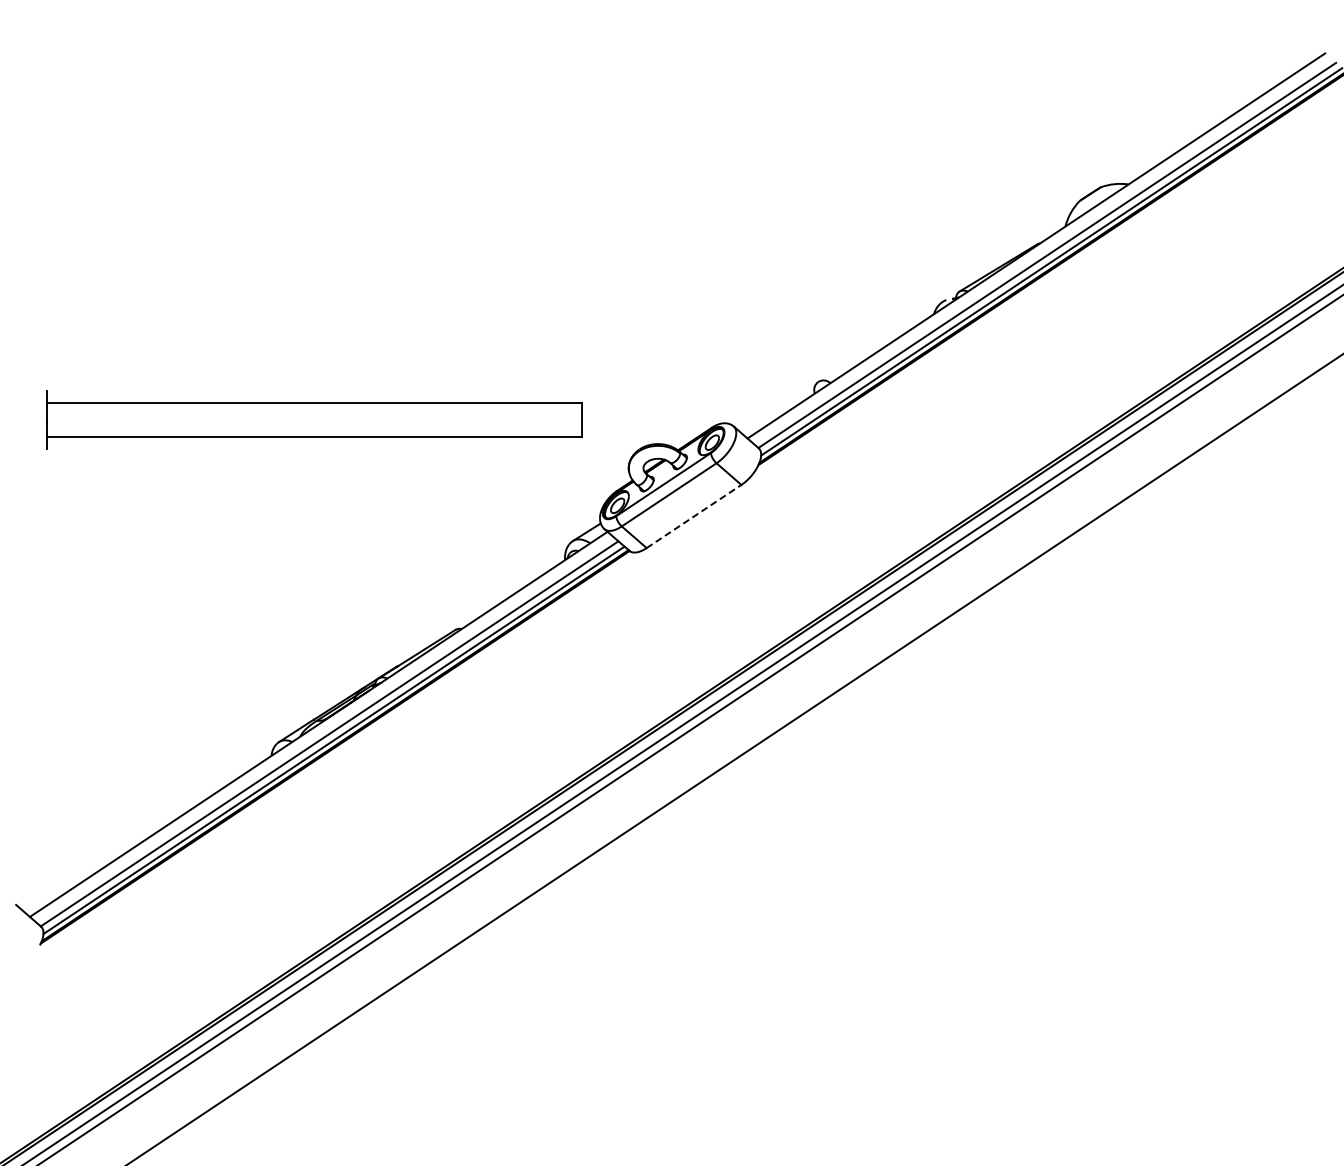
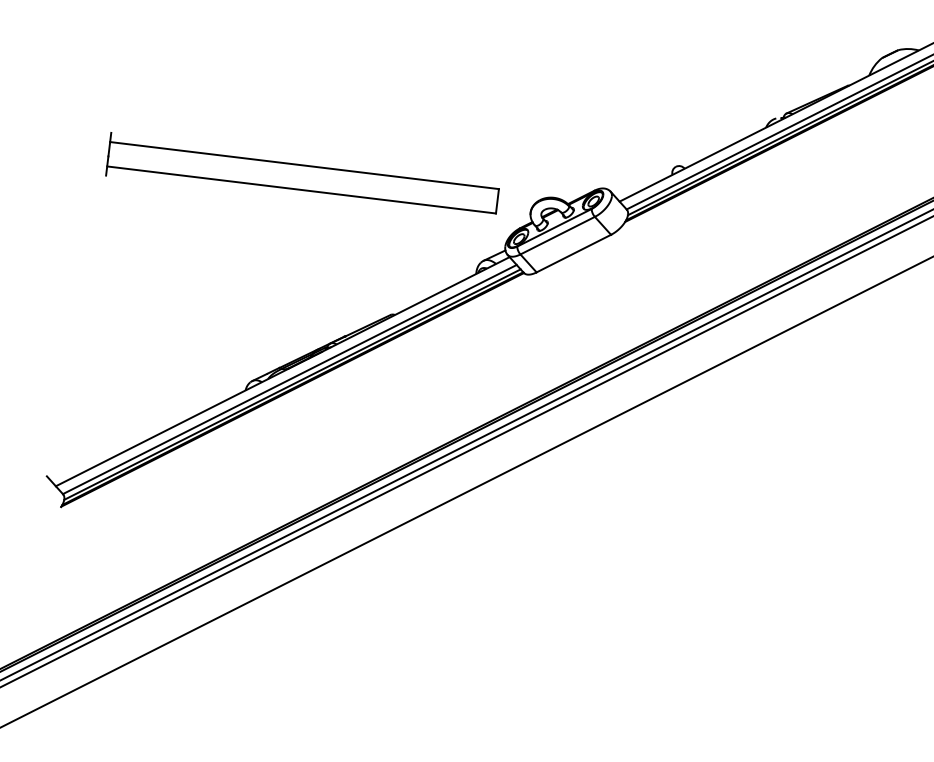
part: (314, 419) -> (303, 177), moved
line: (694, 516) -> (574, 253), dashed -> solid

